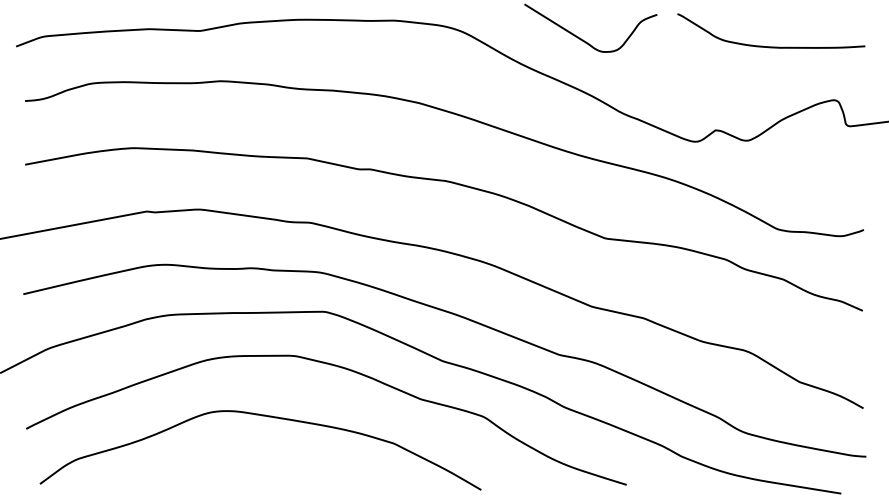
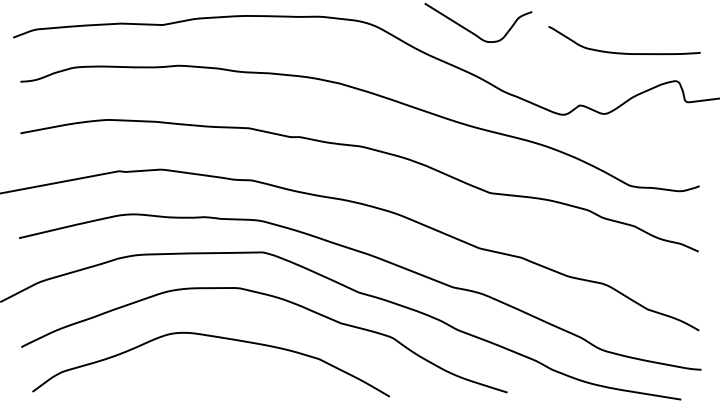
curve: (771, 46) -> (624, 53), moved

